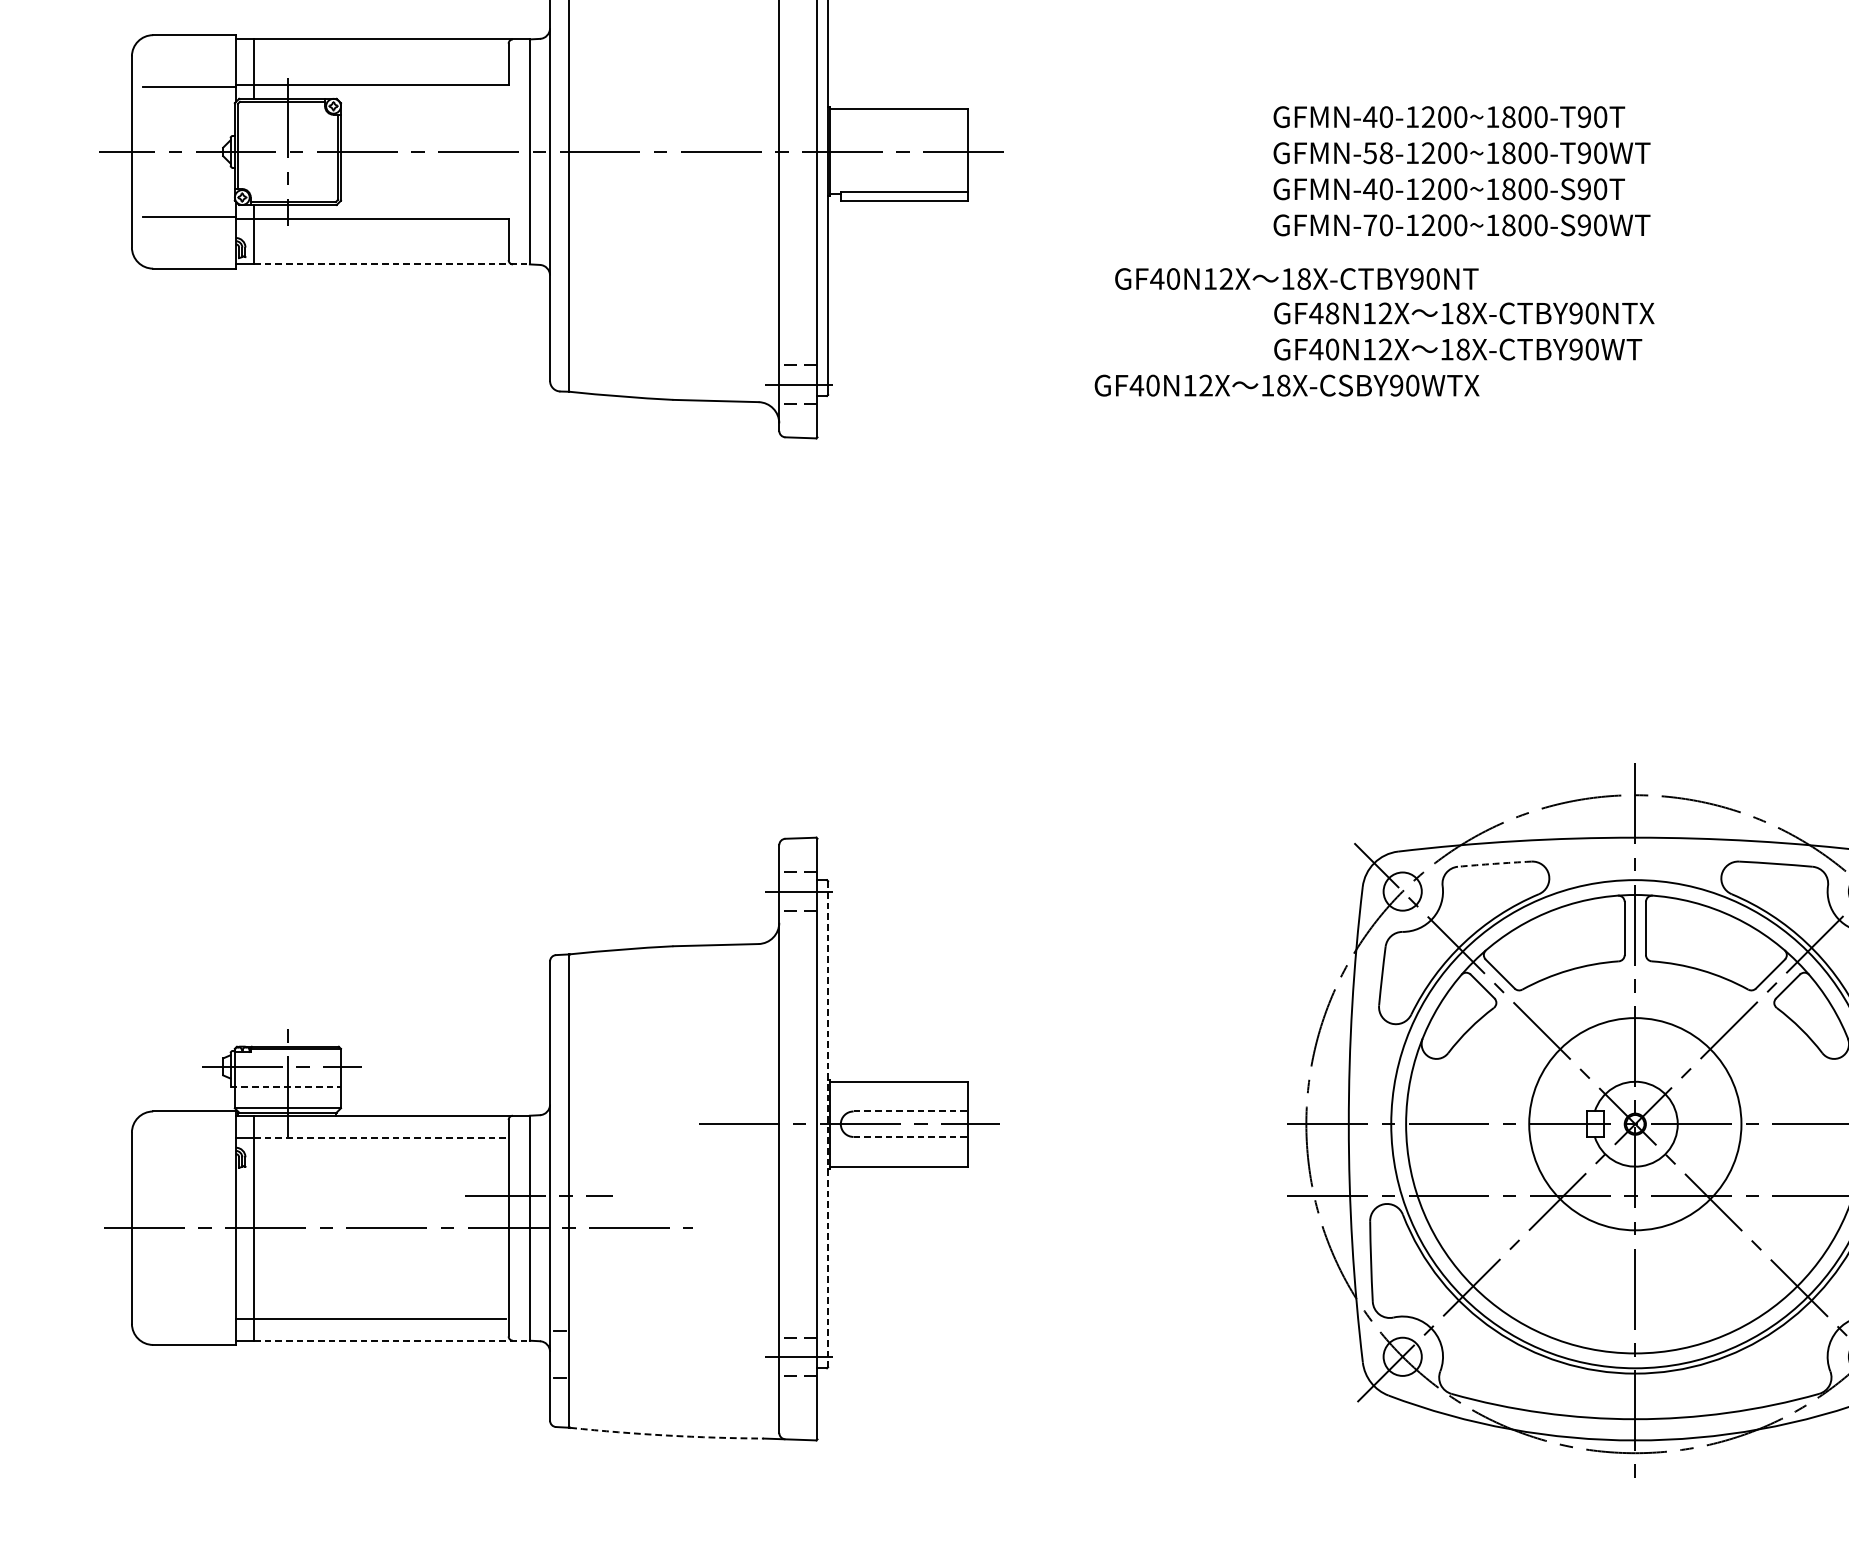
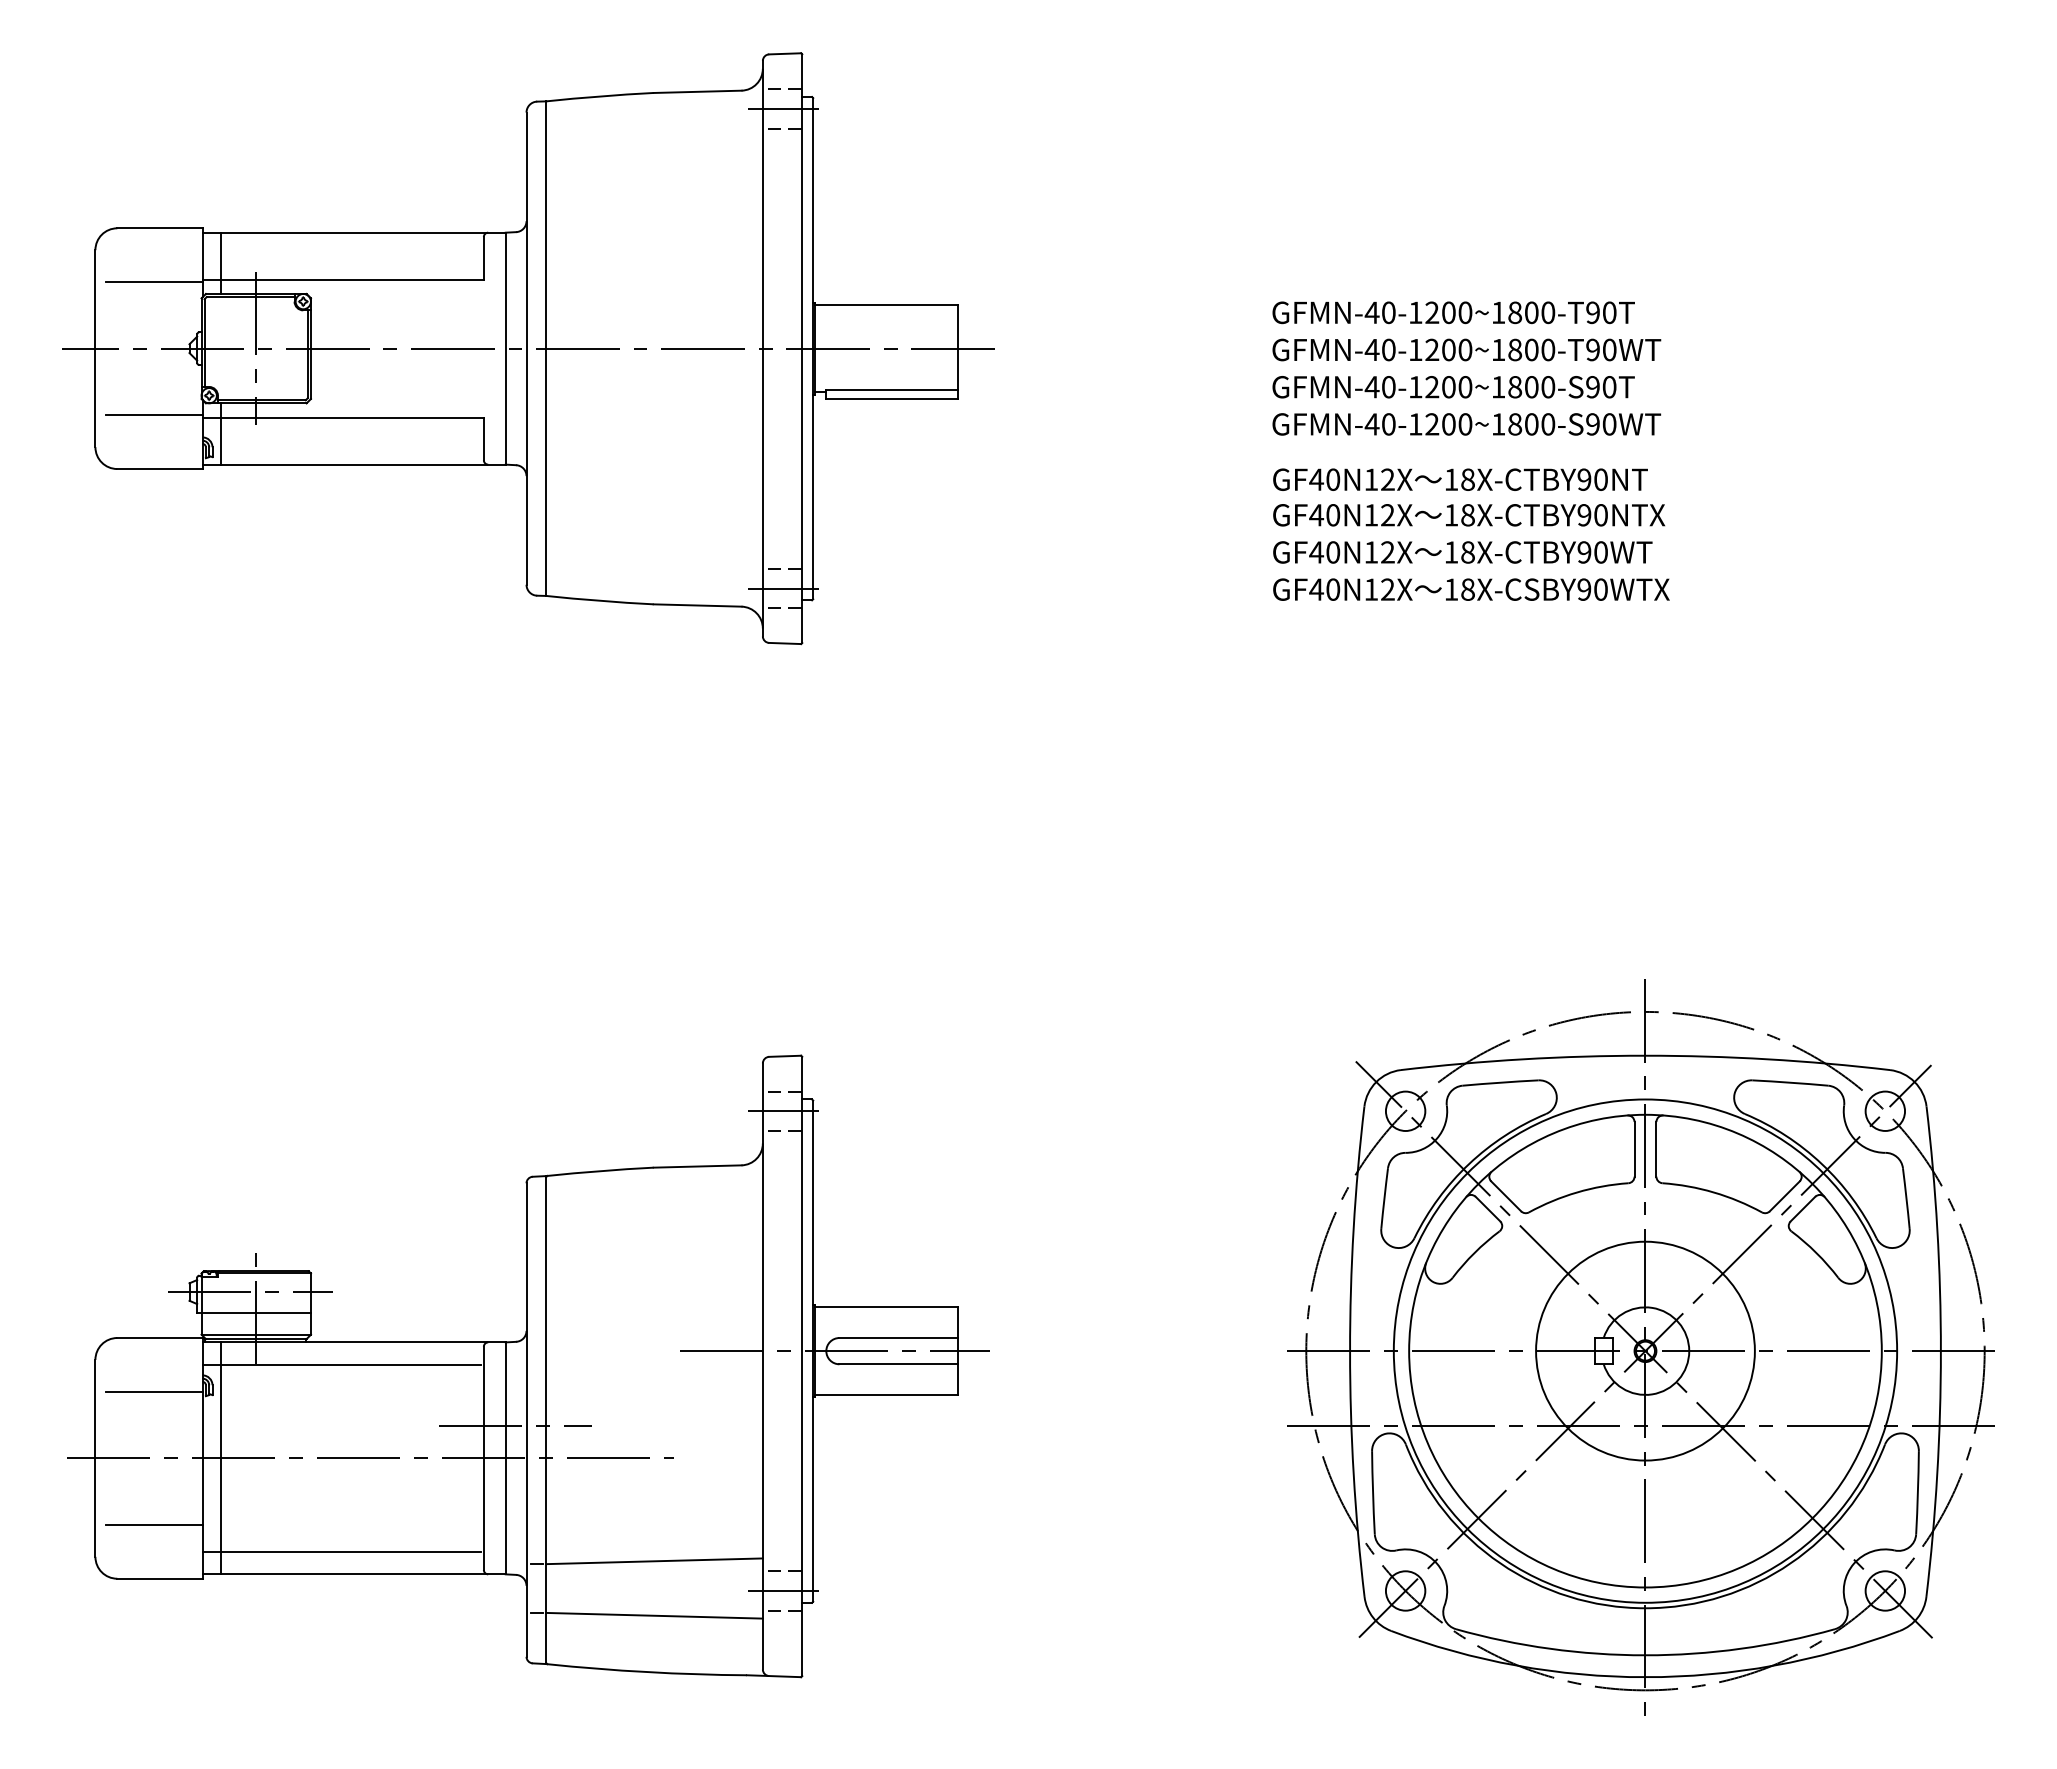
text: (1377, 153) -> (1379, 350), GFMN-58-1200~1800-T90WT -> GFMN-40-1200~1800-T90WT
text: (1369, 225) -> (1371, 424), GFMN-70-1200~1800-S90WT -> GFMN-40-1200~1800-S90WT
line: (391, 264) -> (363, 464), dashed -> solid
text: (1296, 278) -> (1460, 479), moved
text: (1332, 313) -> (1333, 515), GF48N12X -> GF40N12X
text: (1287, 385) -> (1471, 589), moved
arc: (1494, 863) -> (1500, 1082), dashed -> solid
line: (286, 1086) -> (254, 1312), dashed -> solid
line: (911, 1111) -> (899, 1338), dashed -> solid
line: (828, 1124) -> (813, 1351), dashed -> solid
line: (911, 1137) -> (899, 1364), dashed -> solid
line: (380, 1138) -> (351, 1365), dashed -> solid
line: (189, 1163) -> (154, 1391), added
line: (189, 1293) -> (154, 1525), added
line: (674, 1328) -> (654, 1561), added
line: (391, 1340) -> (363, 1574), dashed -> solid
line: (674, 1380) -> (654, 1615), added
arc: (667, 1435) -> (647, 1672), dashed -> solid

